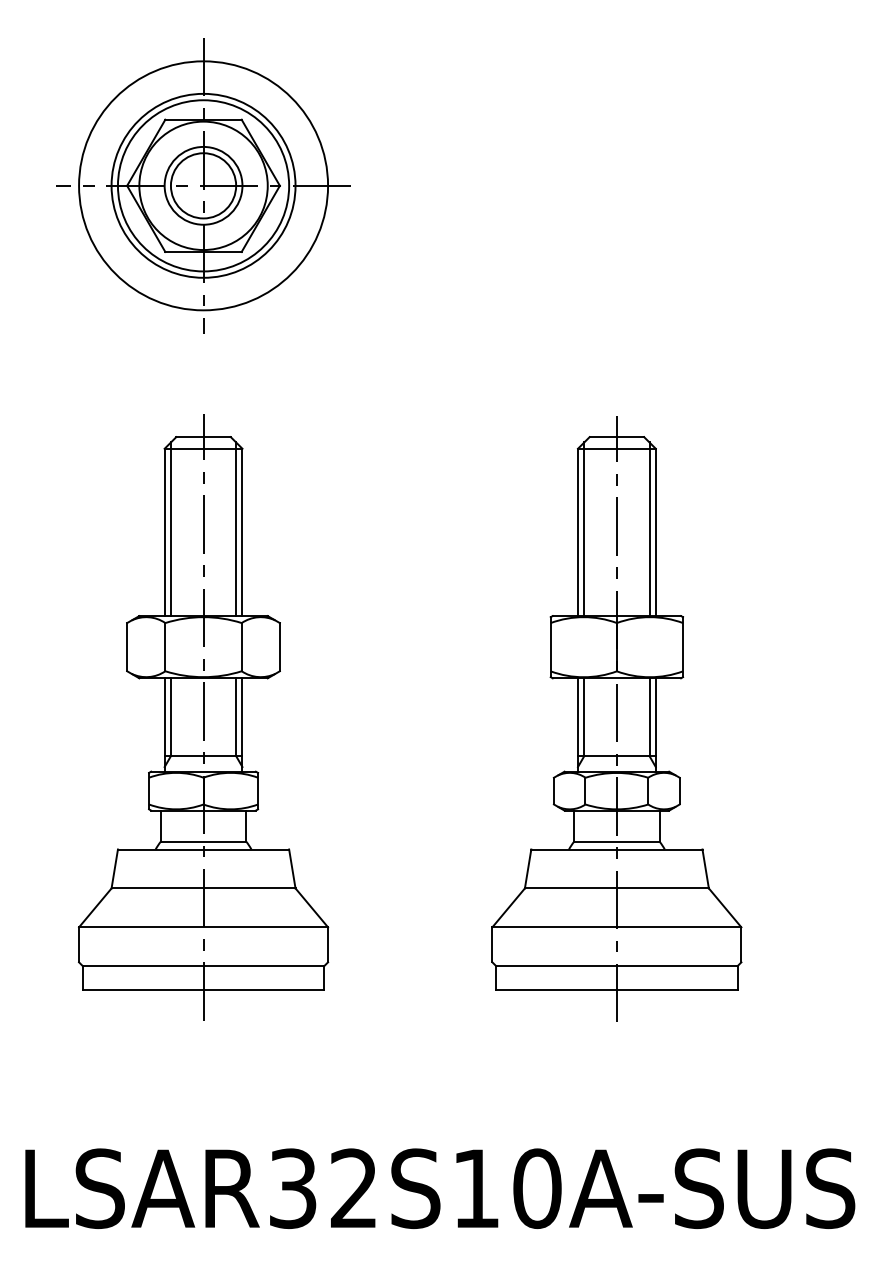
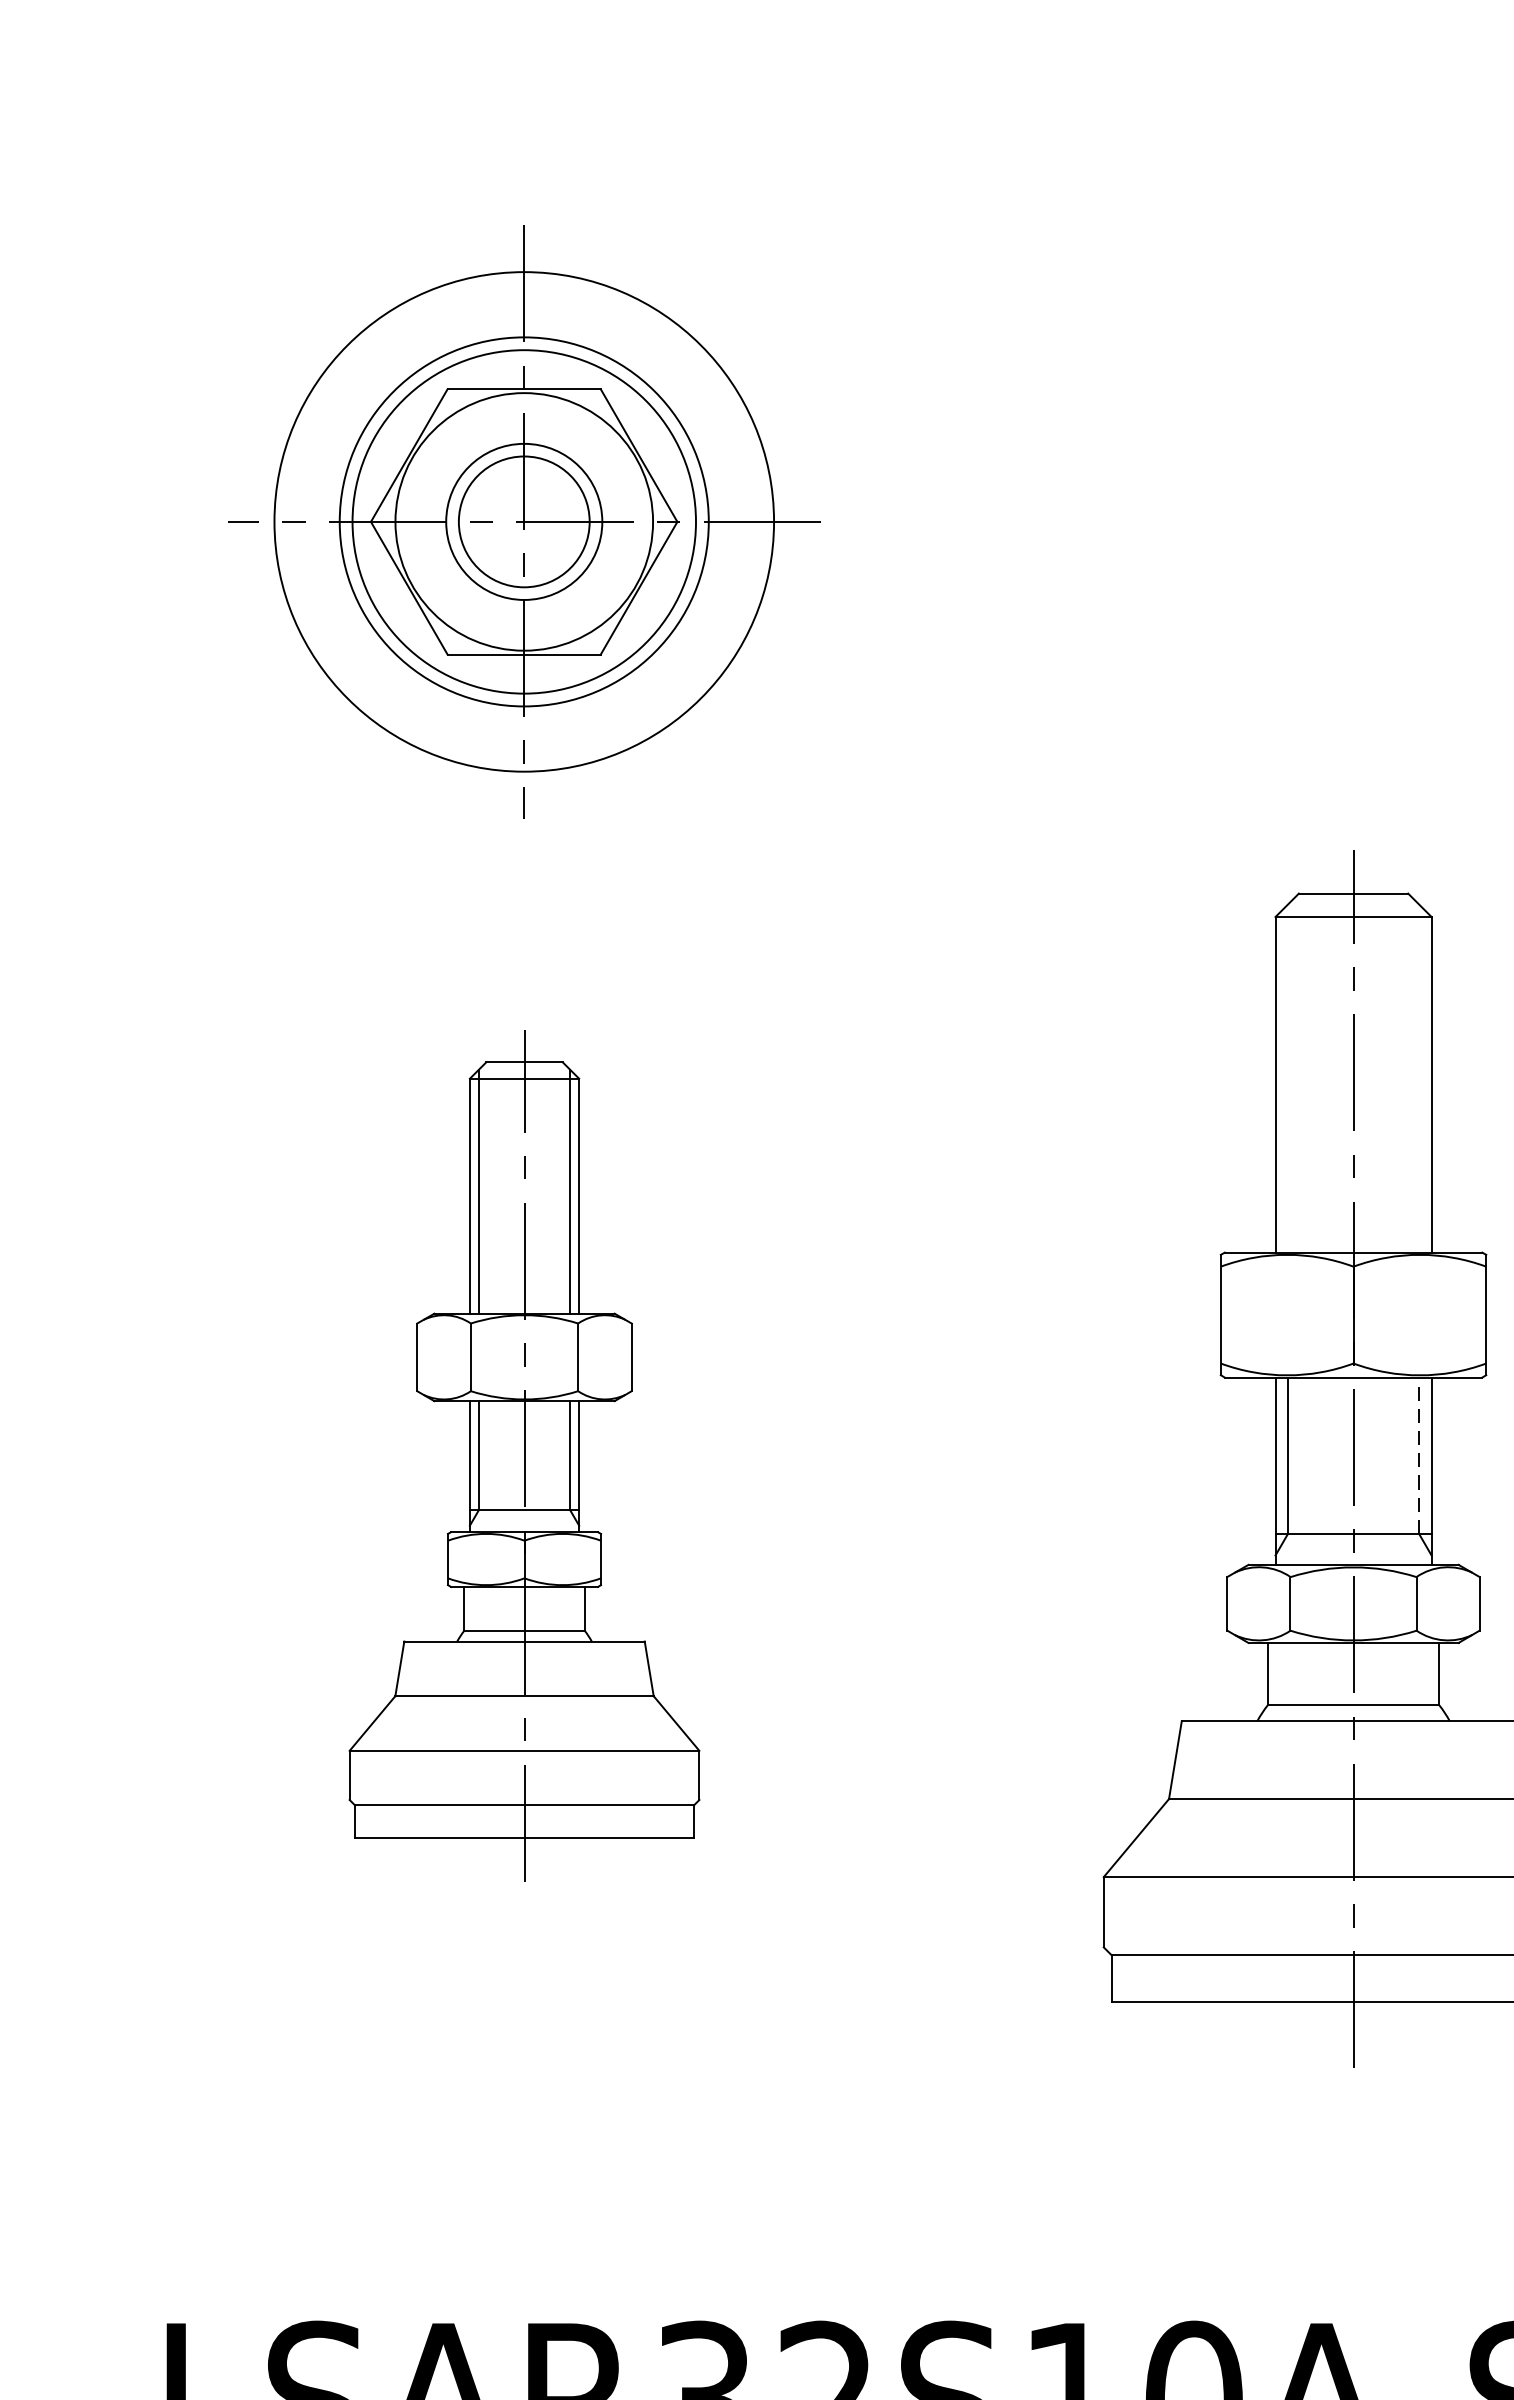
part: (203, 185) -> (524, 521), moved
line: (584, 529) -> (1288, 1078), removed
line: (649, 529) -> (1418, 1078), removed
part: (203, 717) -> (524, 1456), size x0.7
line: (649, 717) -> (1418, 1456), solid -> dashed

